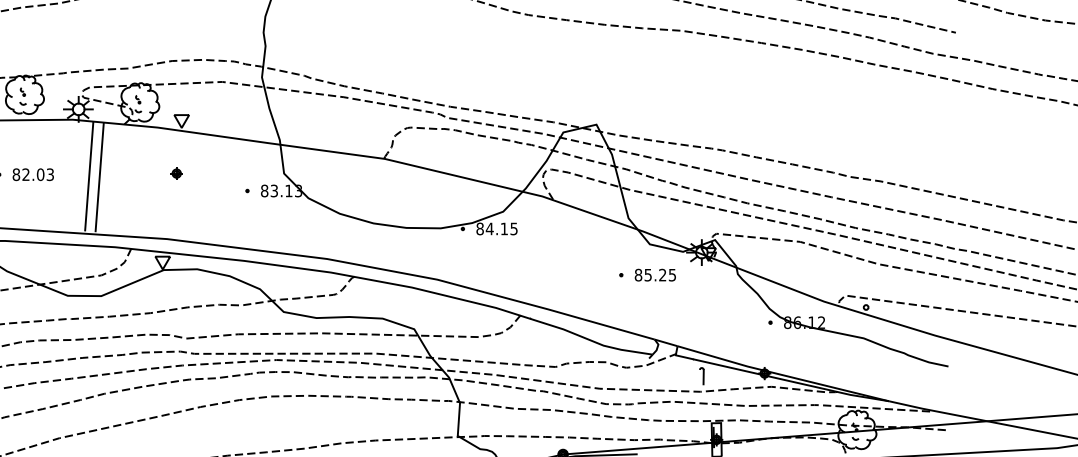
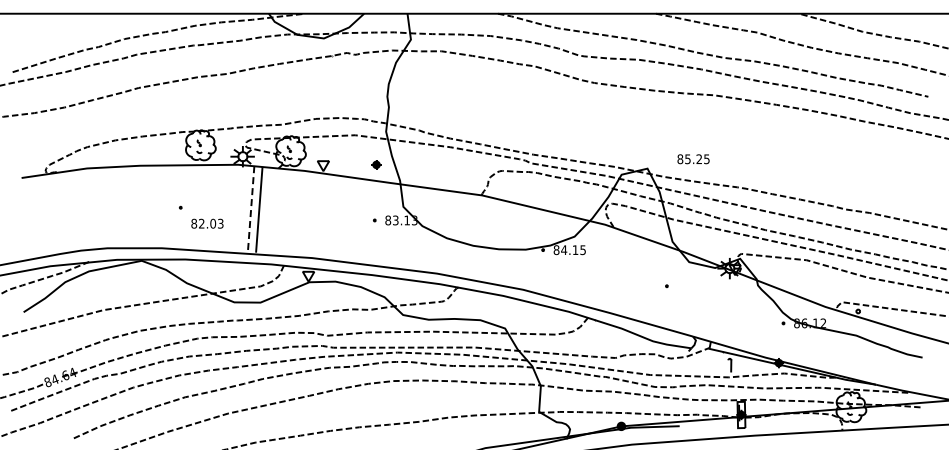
part: (176, 173) -> (376, 164), moved
text: (33, 174) -> (207, 223), moved
line: (89, 176) -> (251, 209), solid -> dashed
text: (655, 275) -> (693, 159), moved

